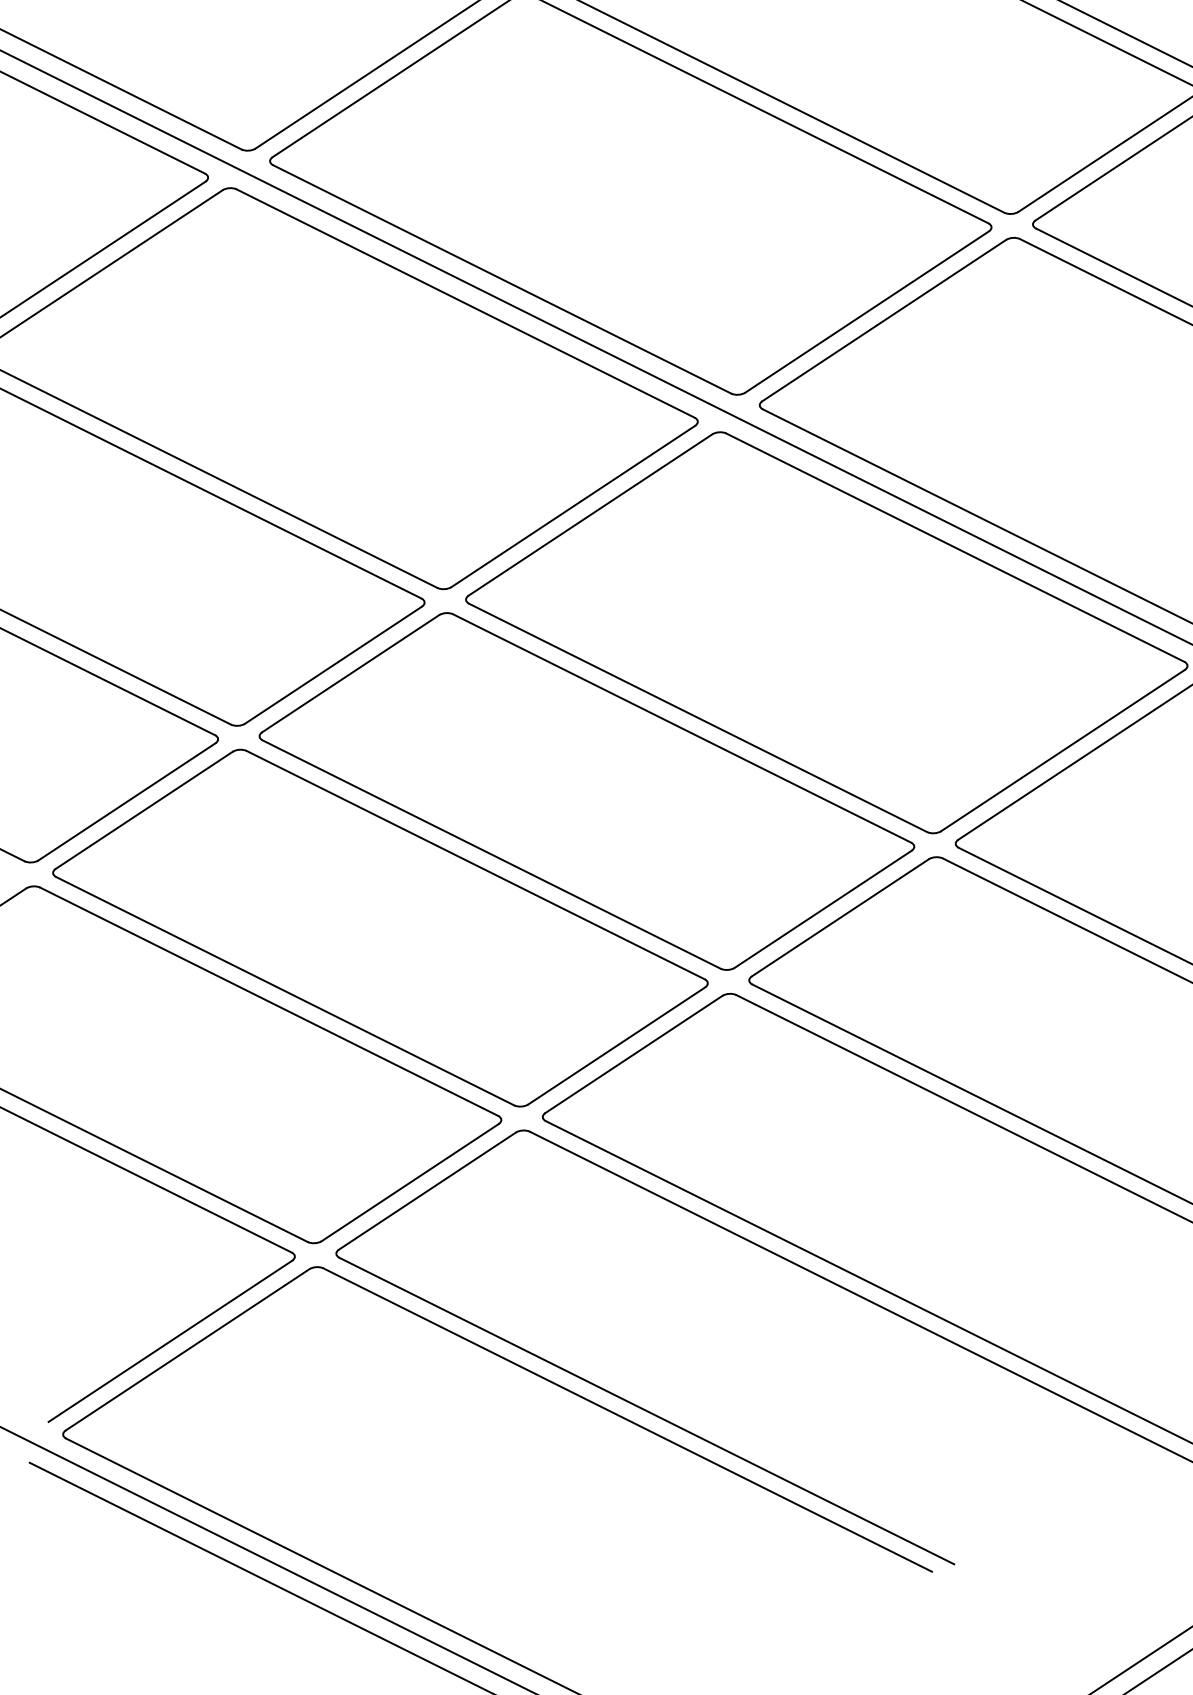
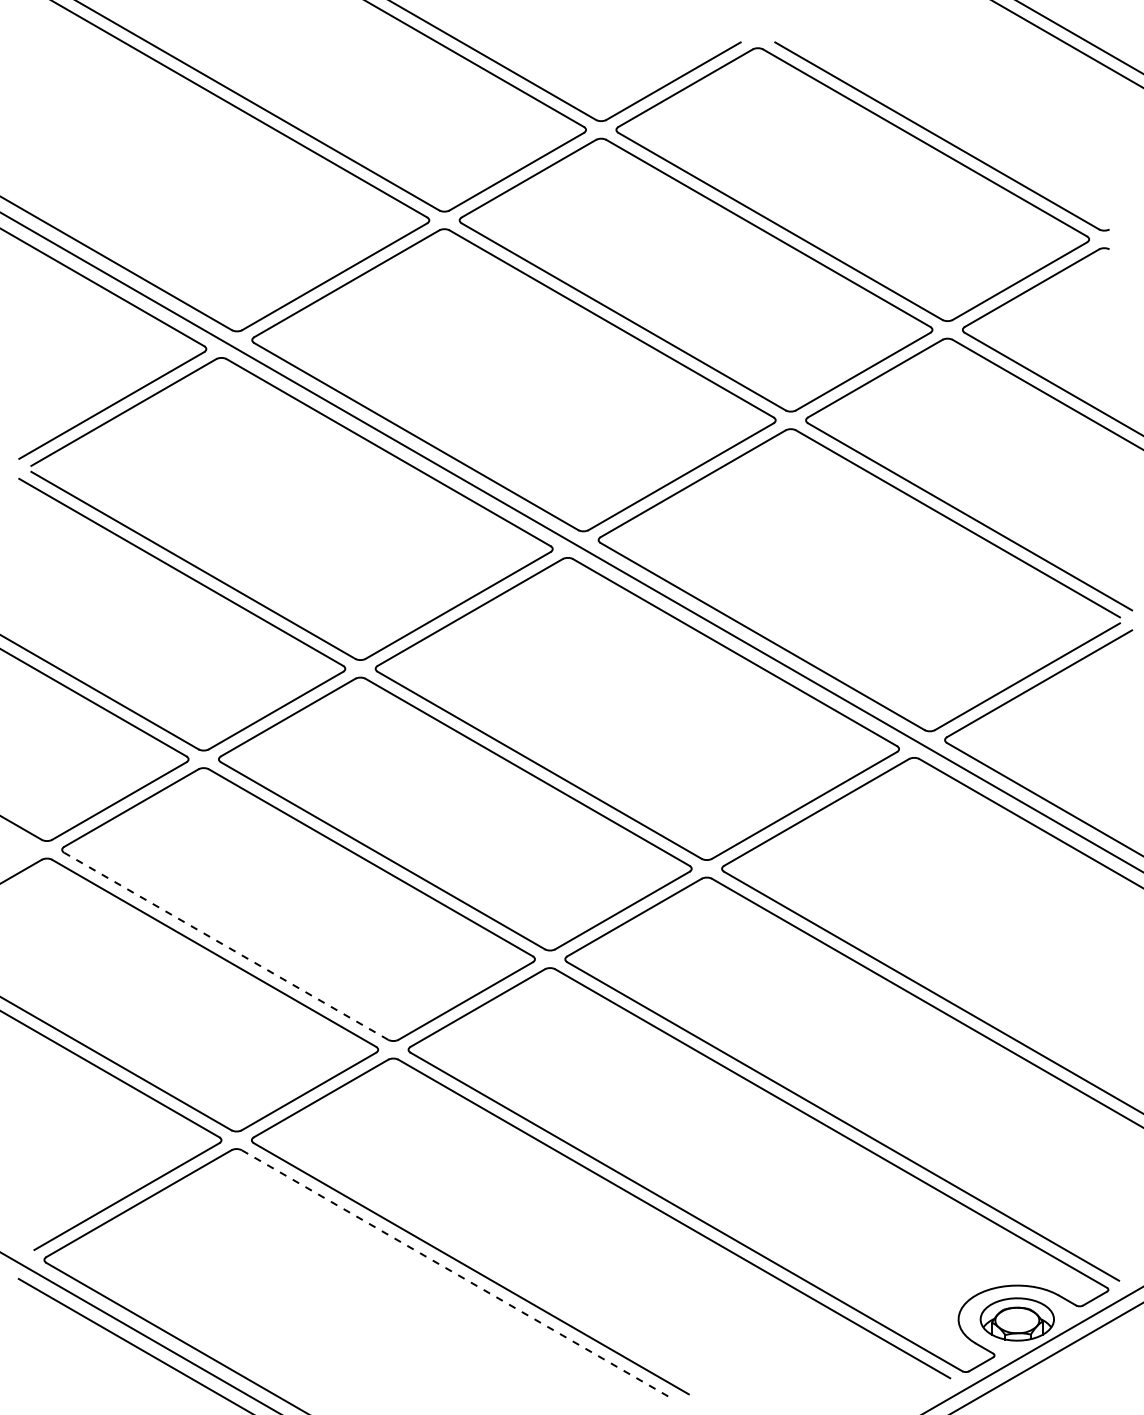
line: (284, 991) -> (225, 946), solid -> dashed
line: (628, 1420) -> (457, 1274), solid -> dashed

